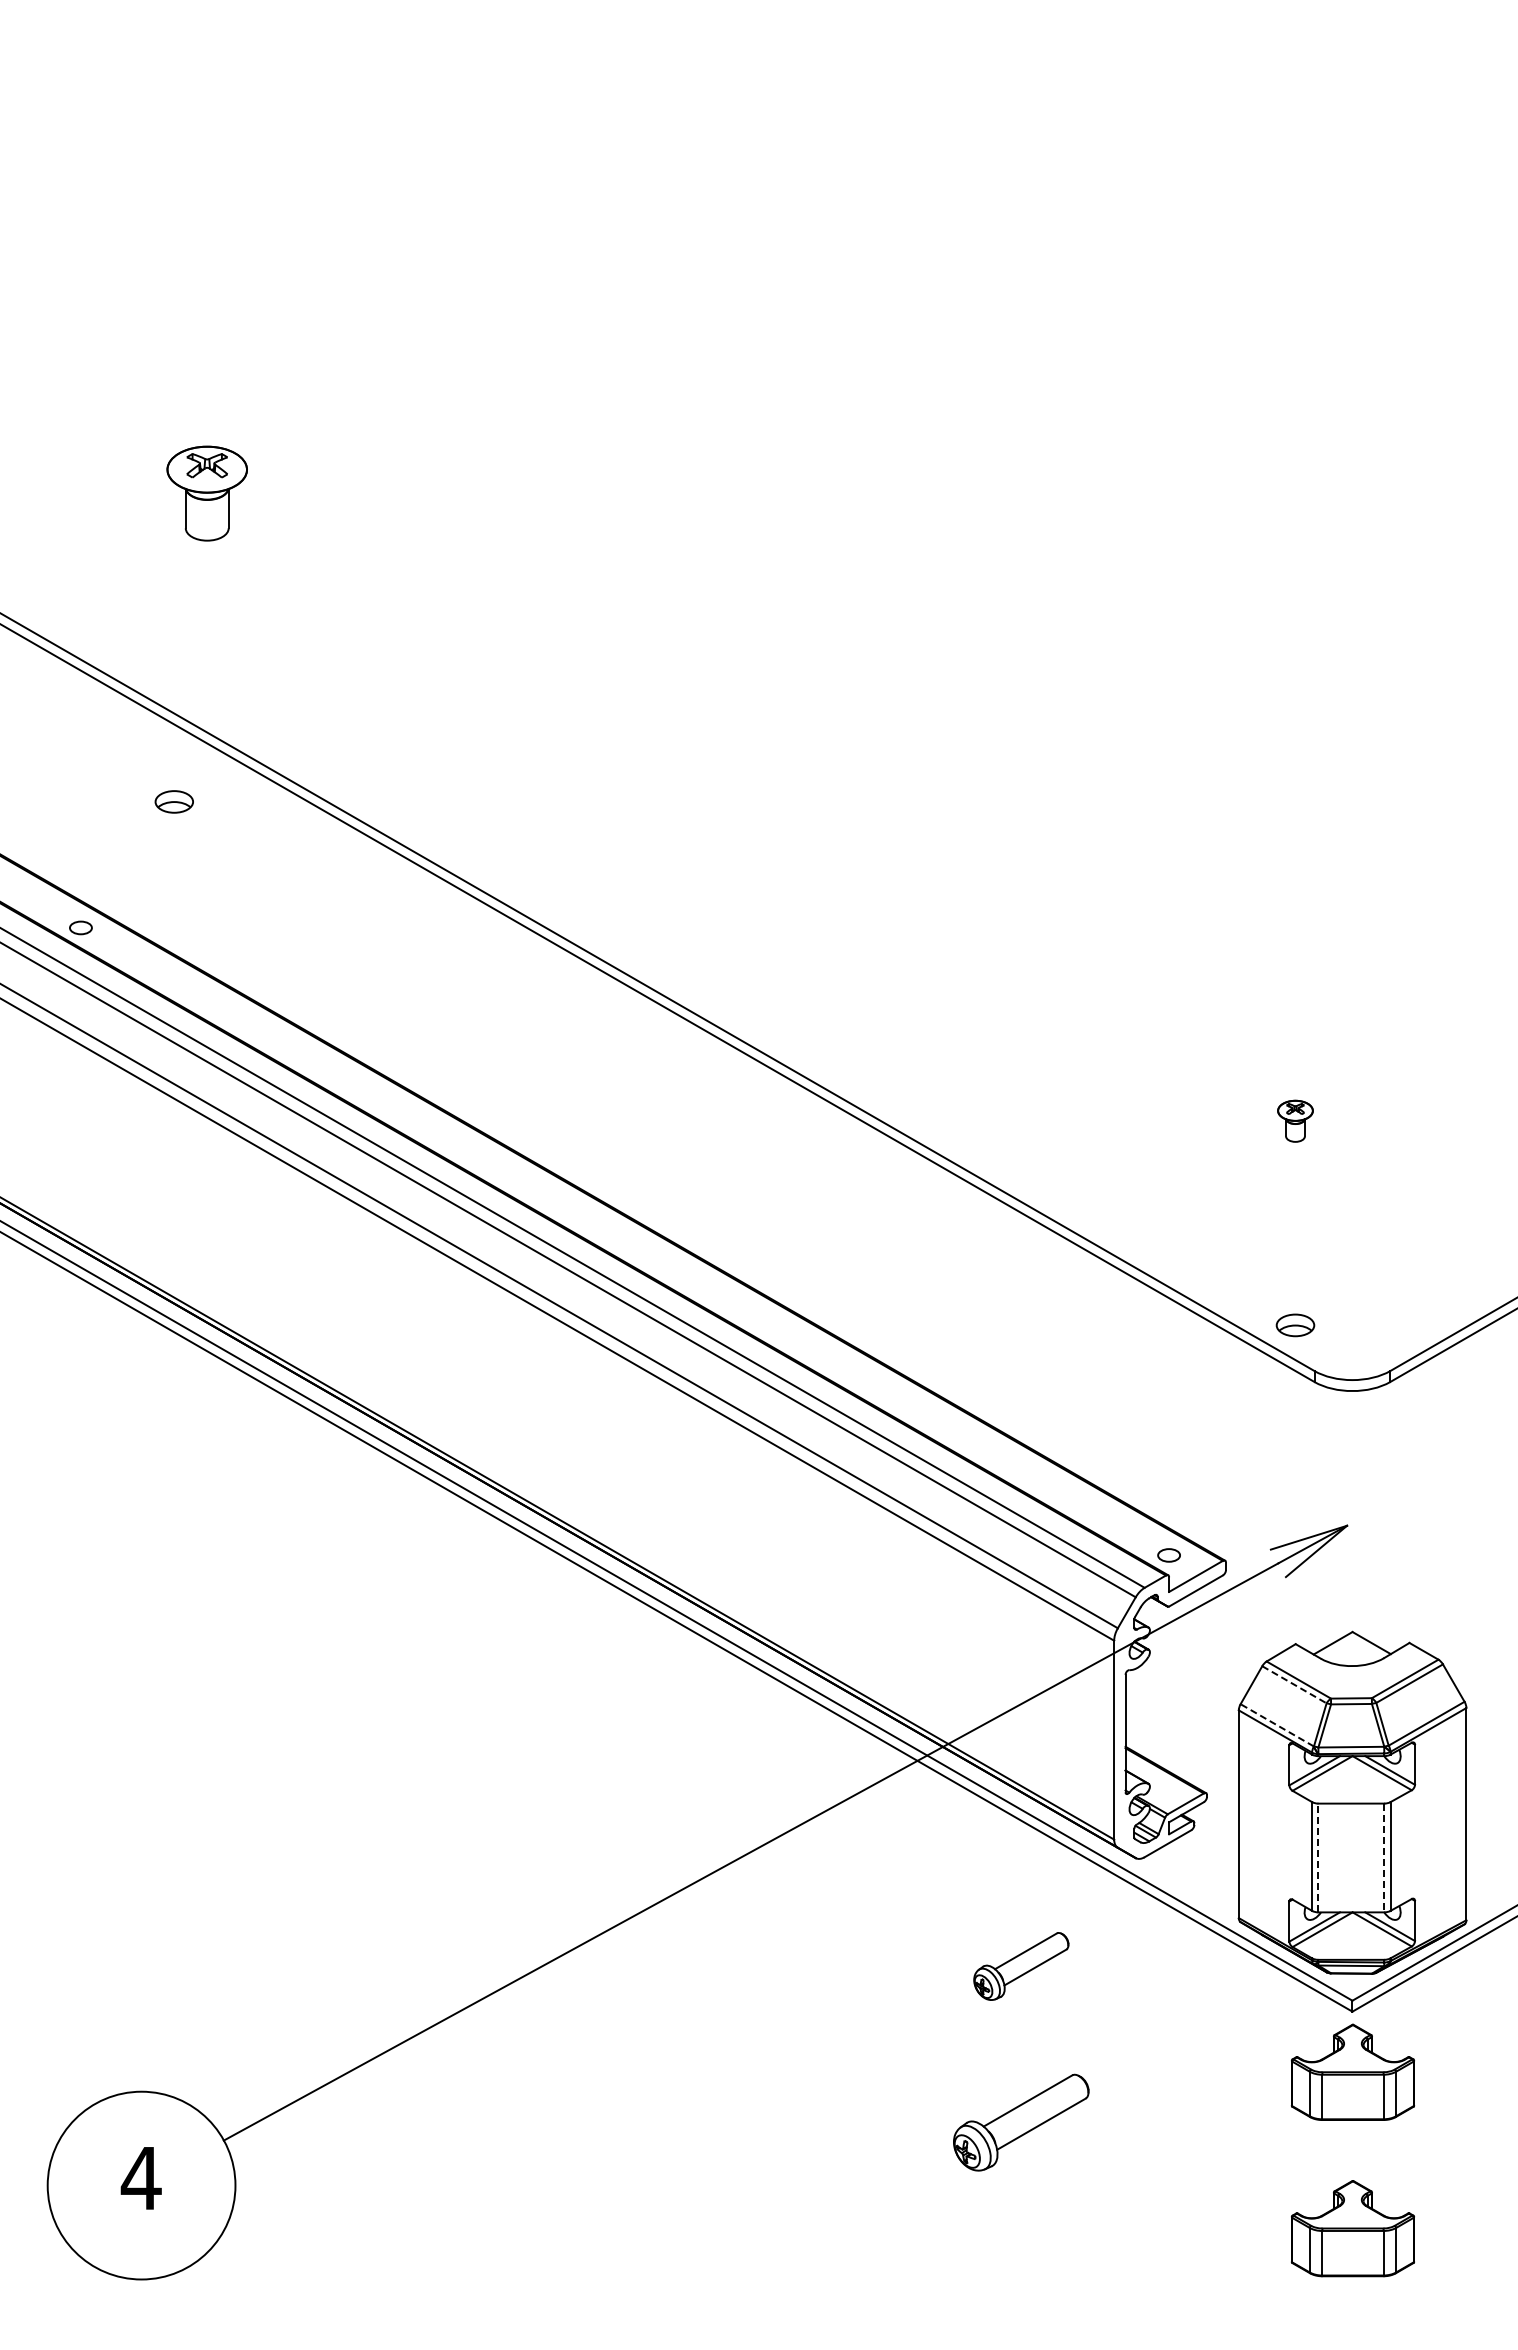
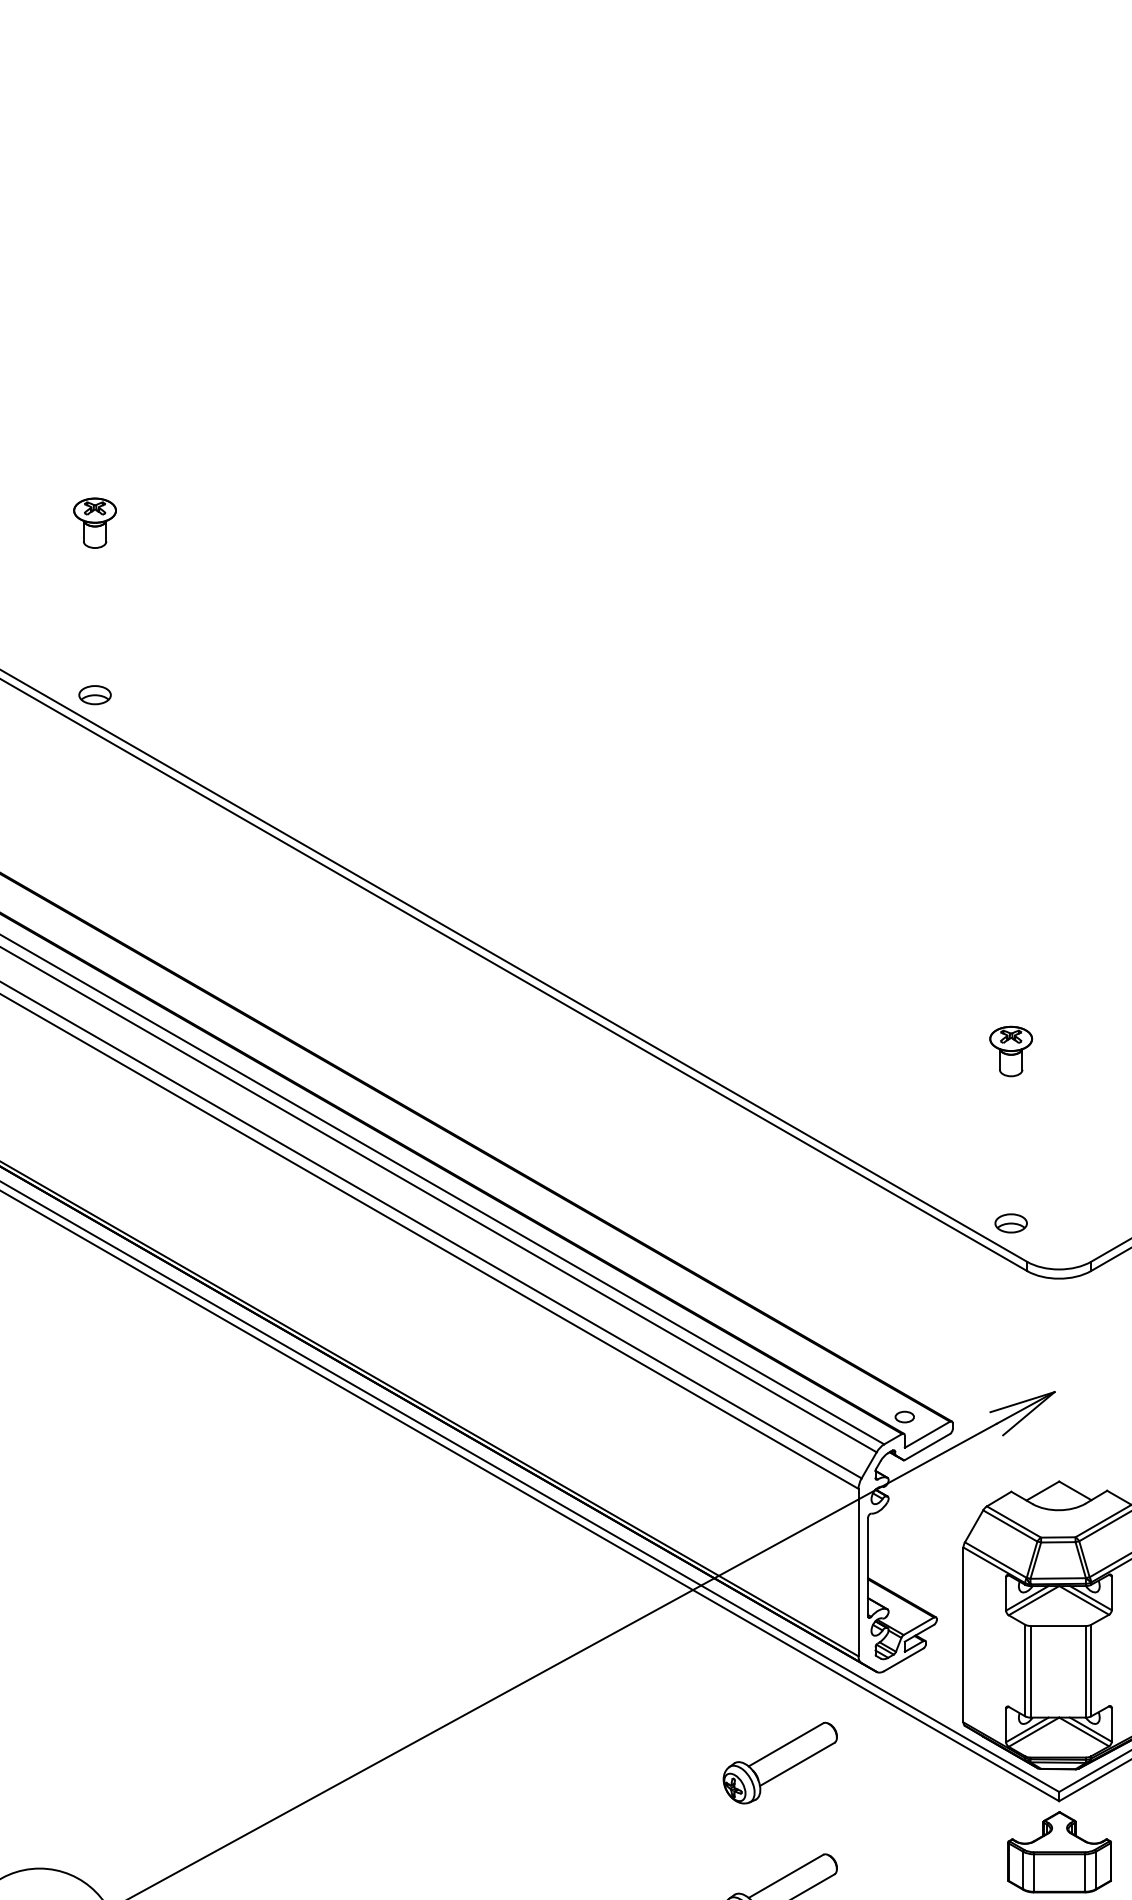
part: (207, 493) -> (95, 523), size x0.62
part: (173, 801) -> (94, 694), moved
part: (1295, 1121) -> (1011, 1051), size x1.43
line: (1294, 1685) -> (1010, 1526), dashed -> solid
line: (1276, 1725) -> (995, 1560), dashed -> solid
line: (1318, 1857) -> (1030, 1671), dashed -> solid
line: (1384, 1858) -> (1086, 1672), dashed -> solid
part: (1021, 1966) -> (780, 1763), size x1.43

